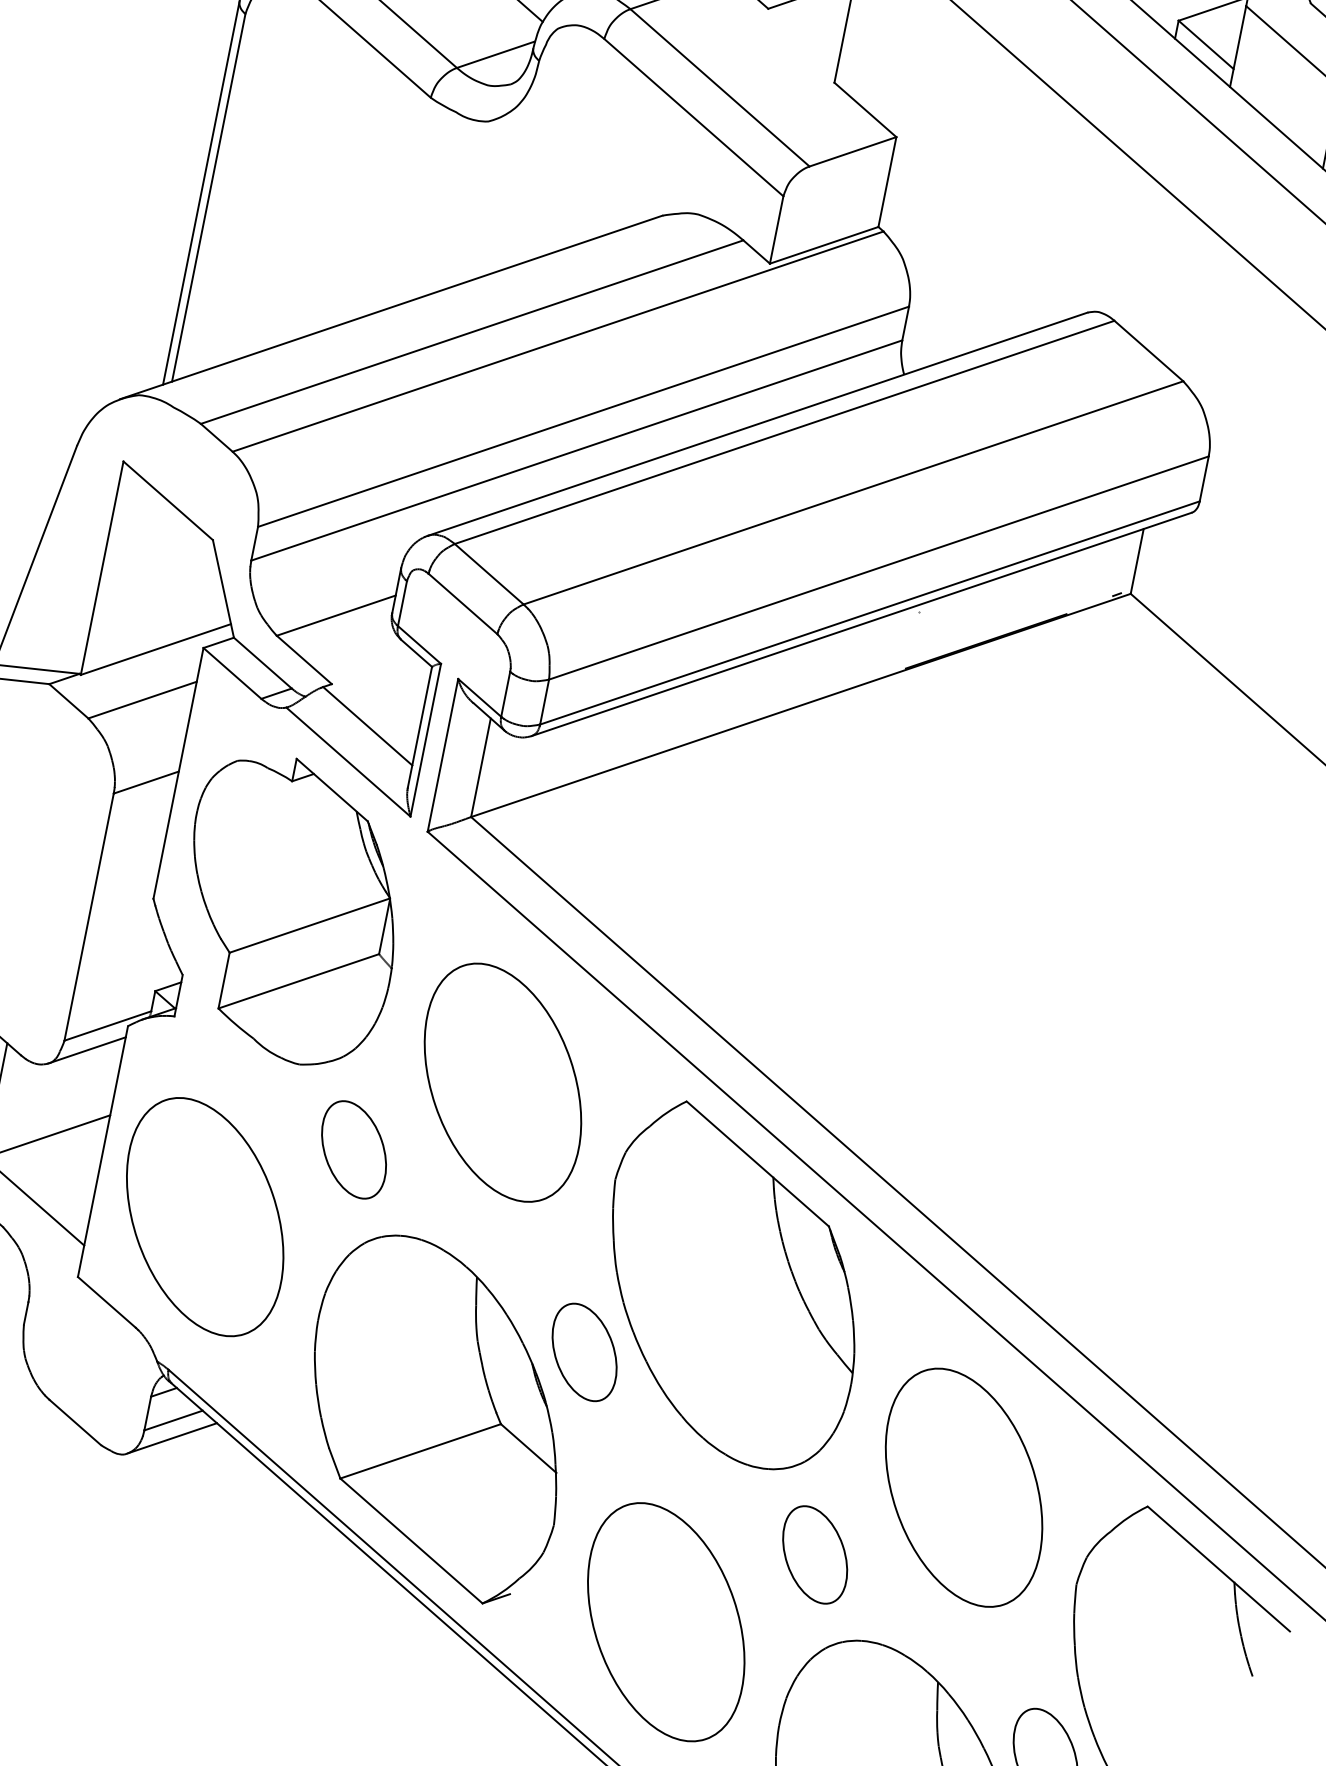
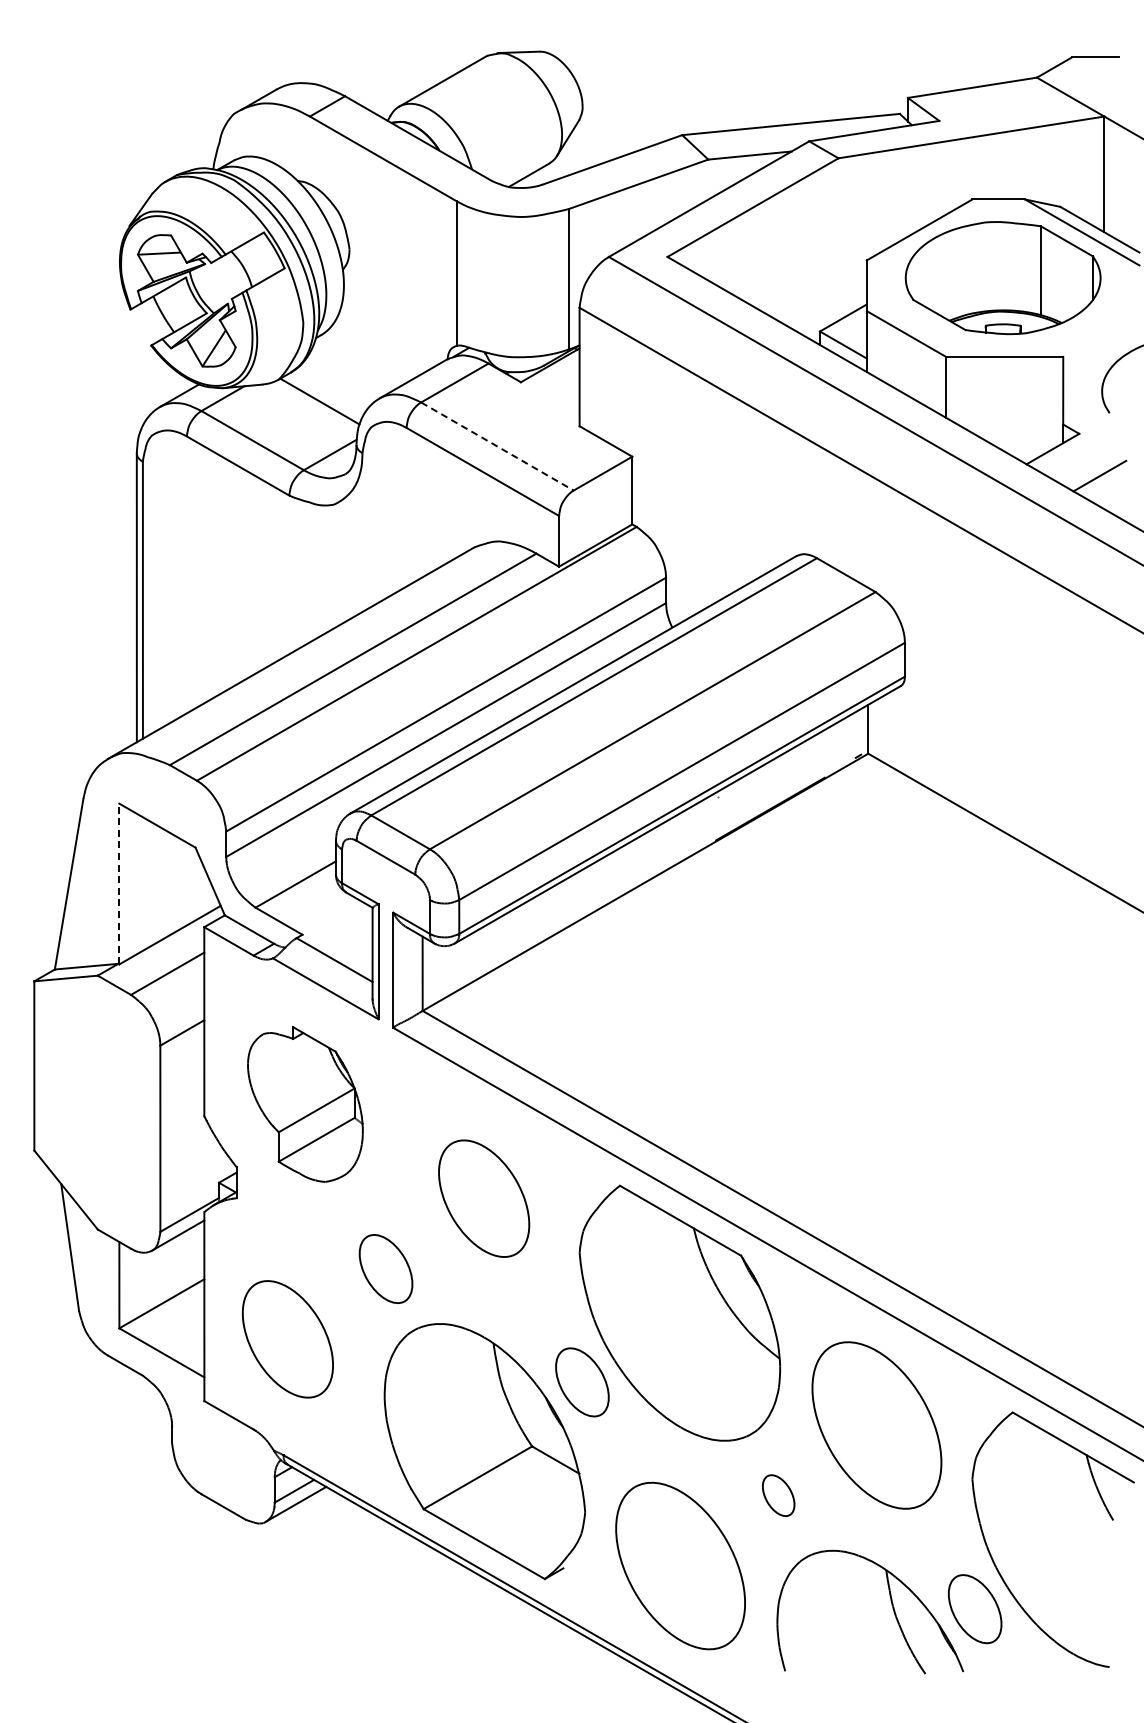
line: (720, 87) -> (497, 446), solid -> dashed
line: (102, 567) -> (119, 883), solid -> dashed
part: (290, 910) -> (305, 1104), size x0.7
part: (502, 1082) -> (483, 1198), size x0.7
part: (204, 1217) -> (287, 1339), size x0.7
part: (814, 1554) -> (778, 1495), size x0.6

